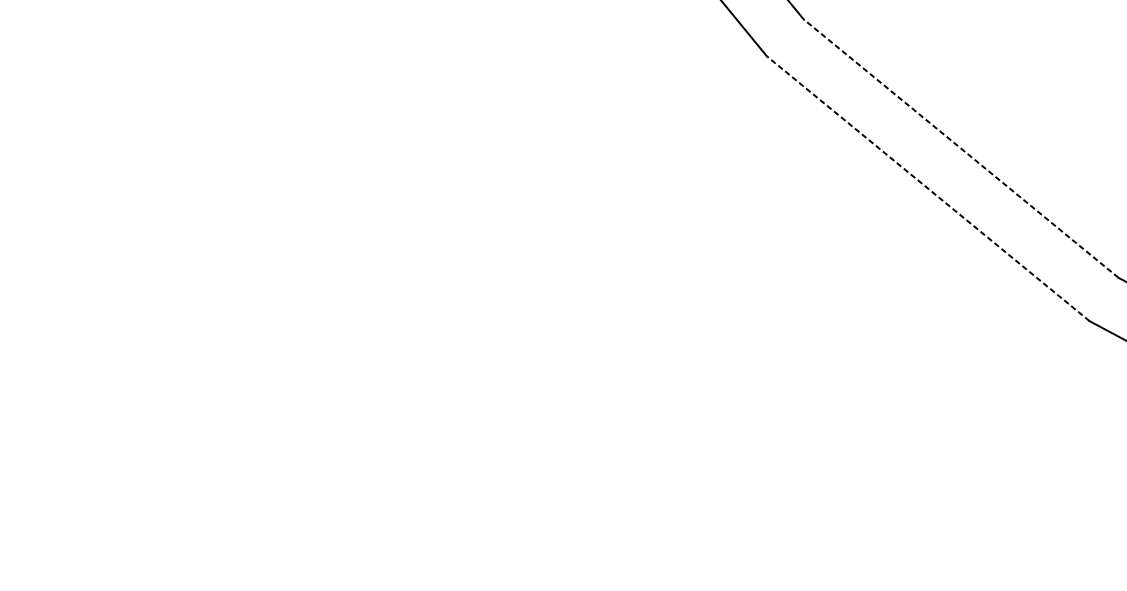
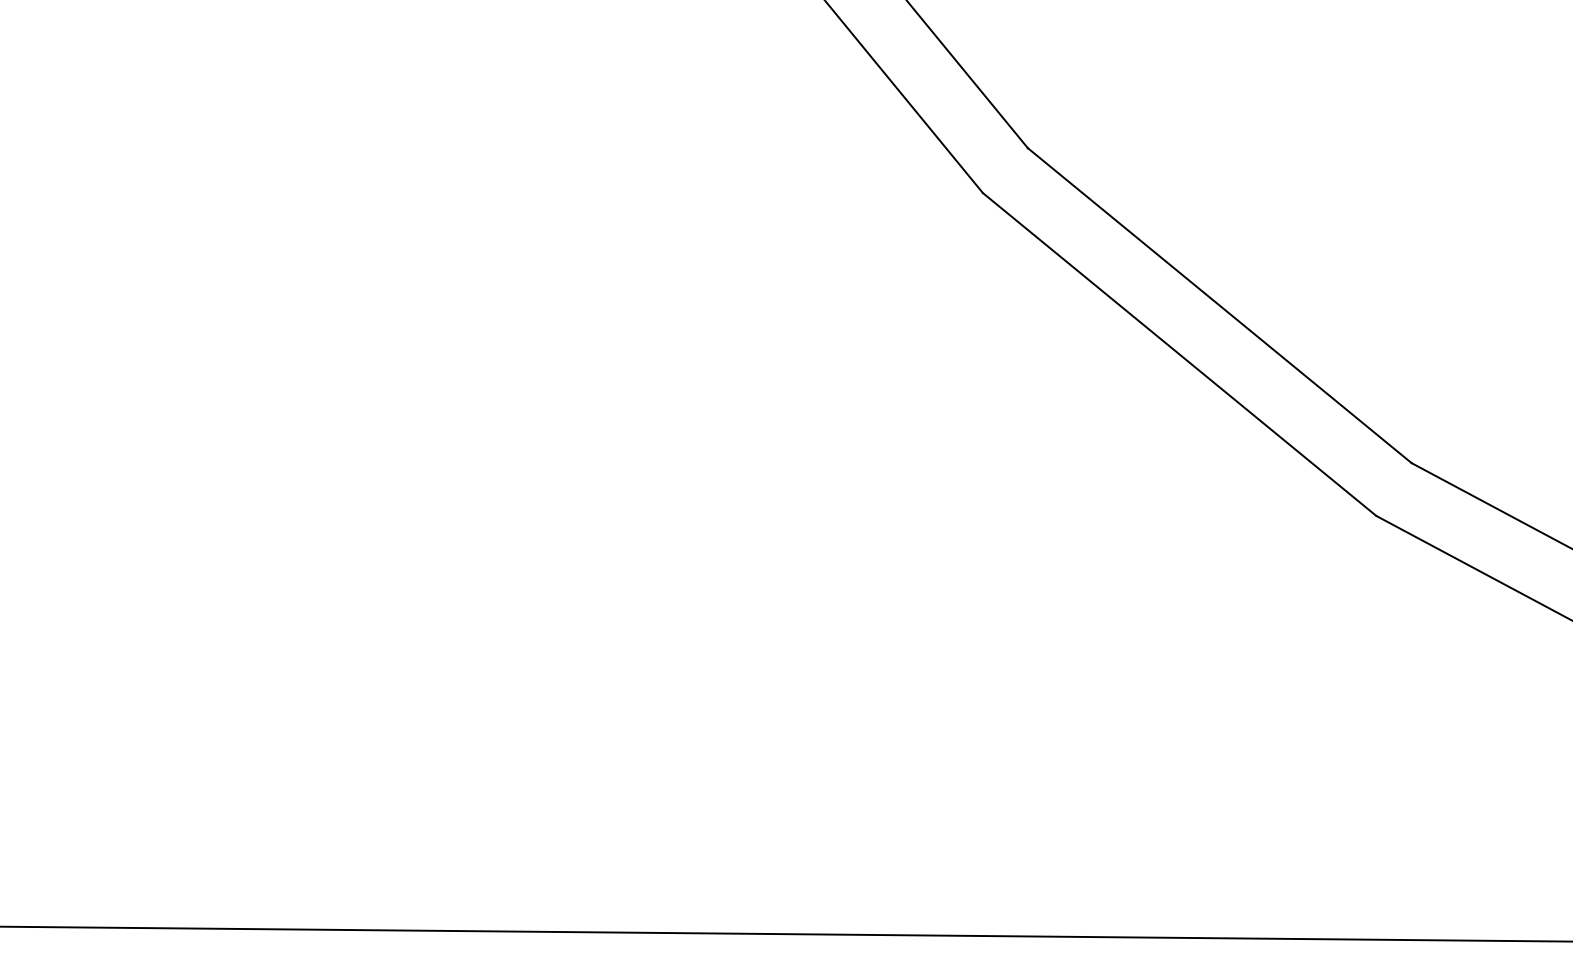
line: (960, 148) -> (1219, 305), dashed -> solid
line: (928, 188) -> (1179, 354), dashed -> solid

